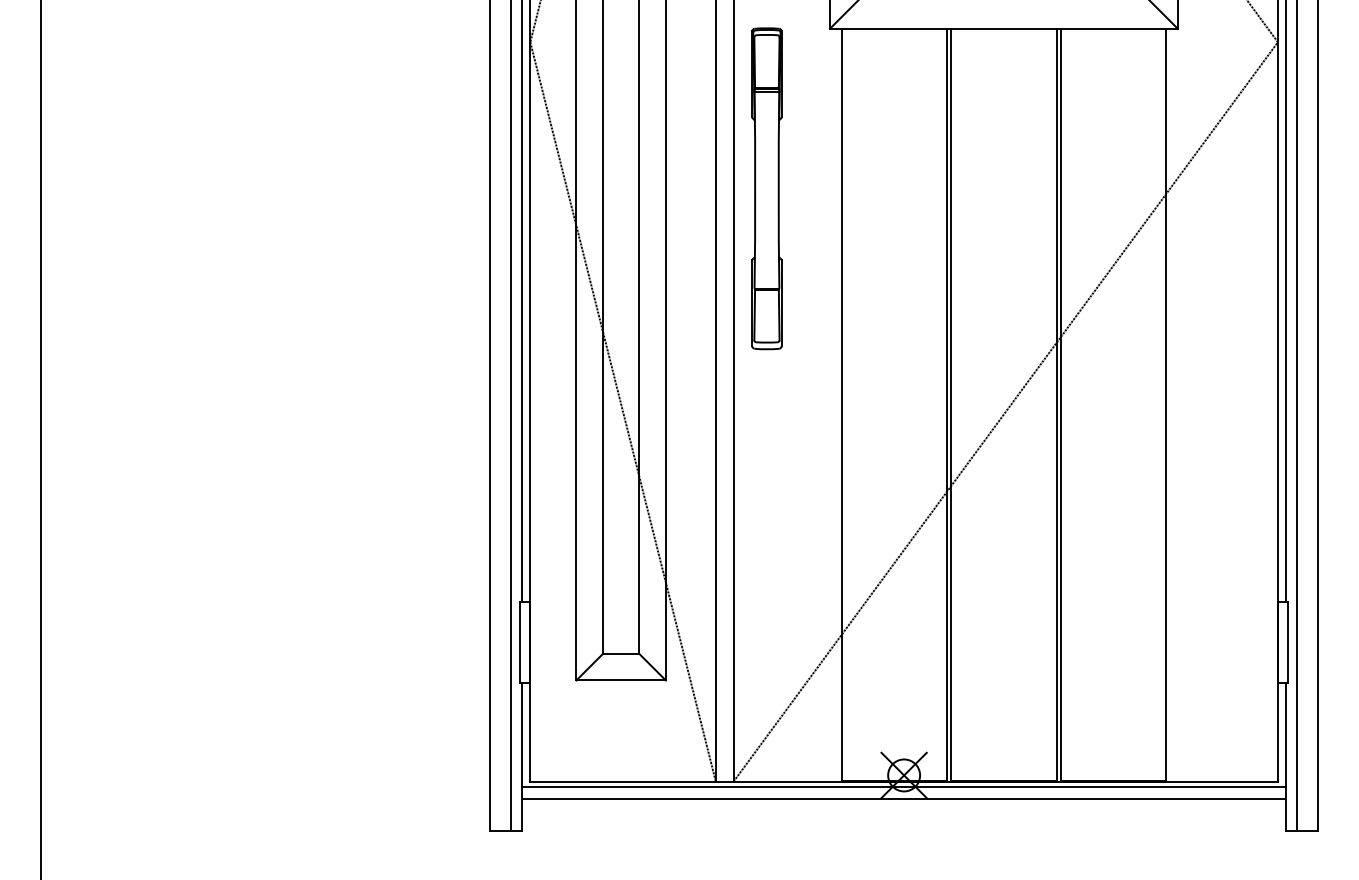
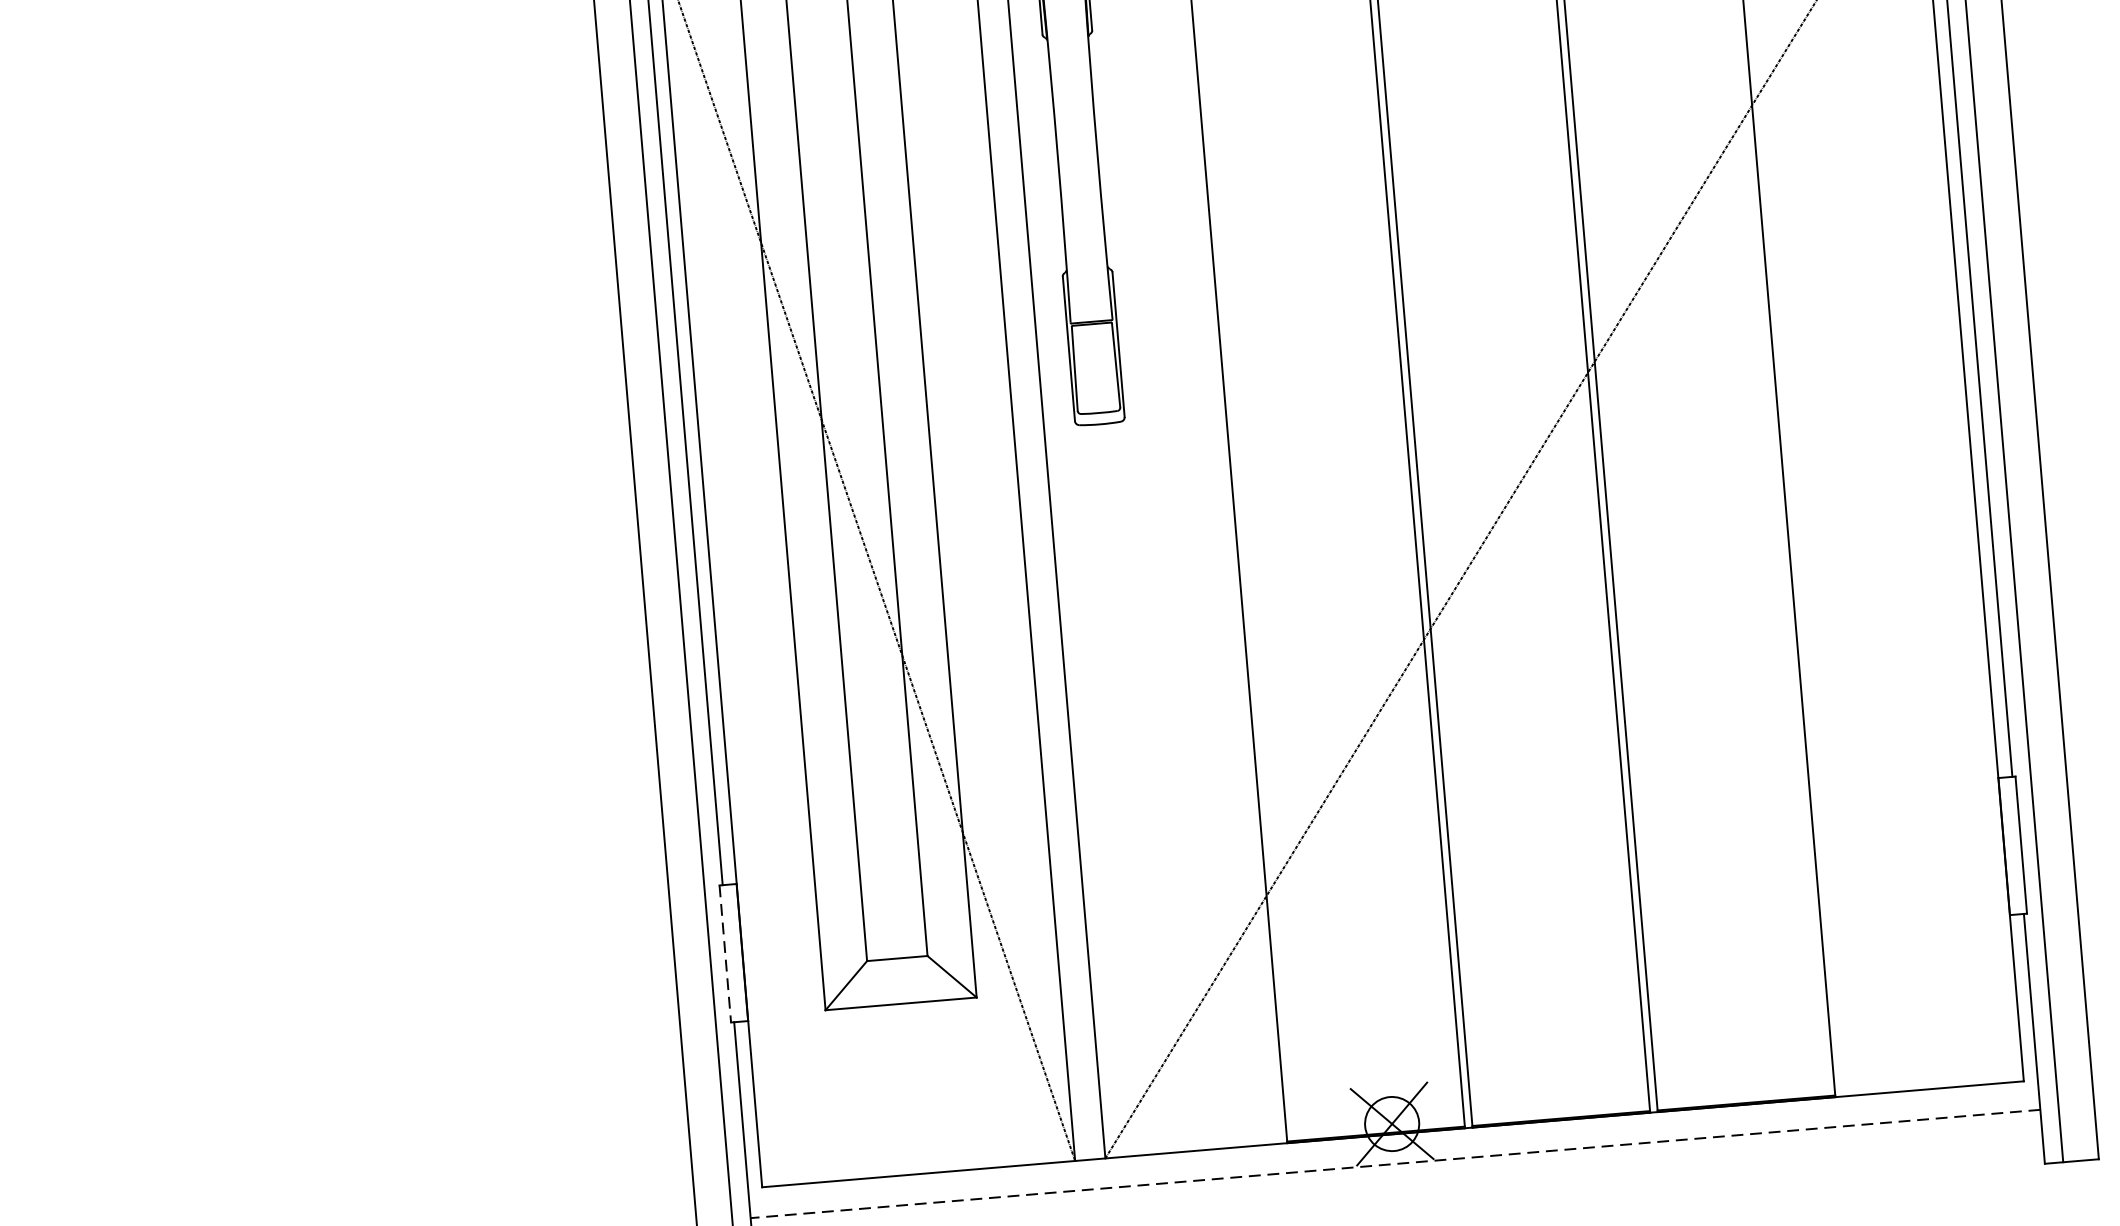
line: (520, 642) -> (725, 954), solid -> dashed
line: (904, 786) -> (1394, 1142), removed
line: (903, 799) -> (1394, 1164), solid -> dashed

